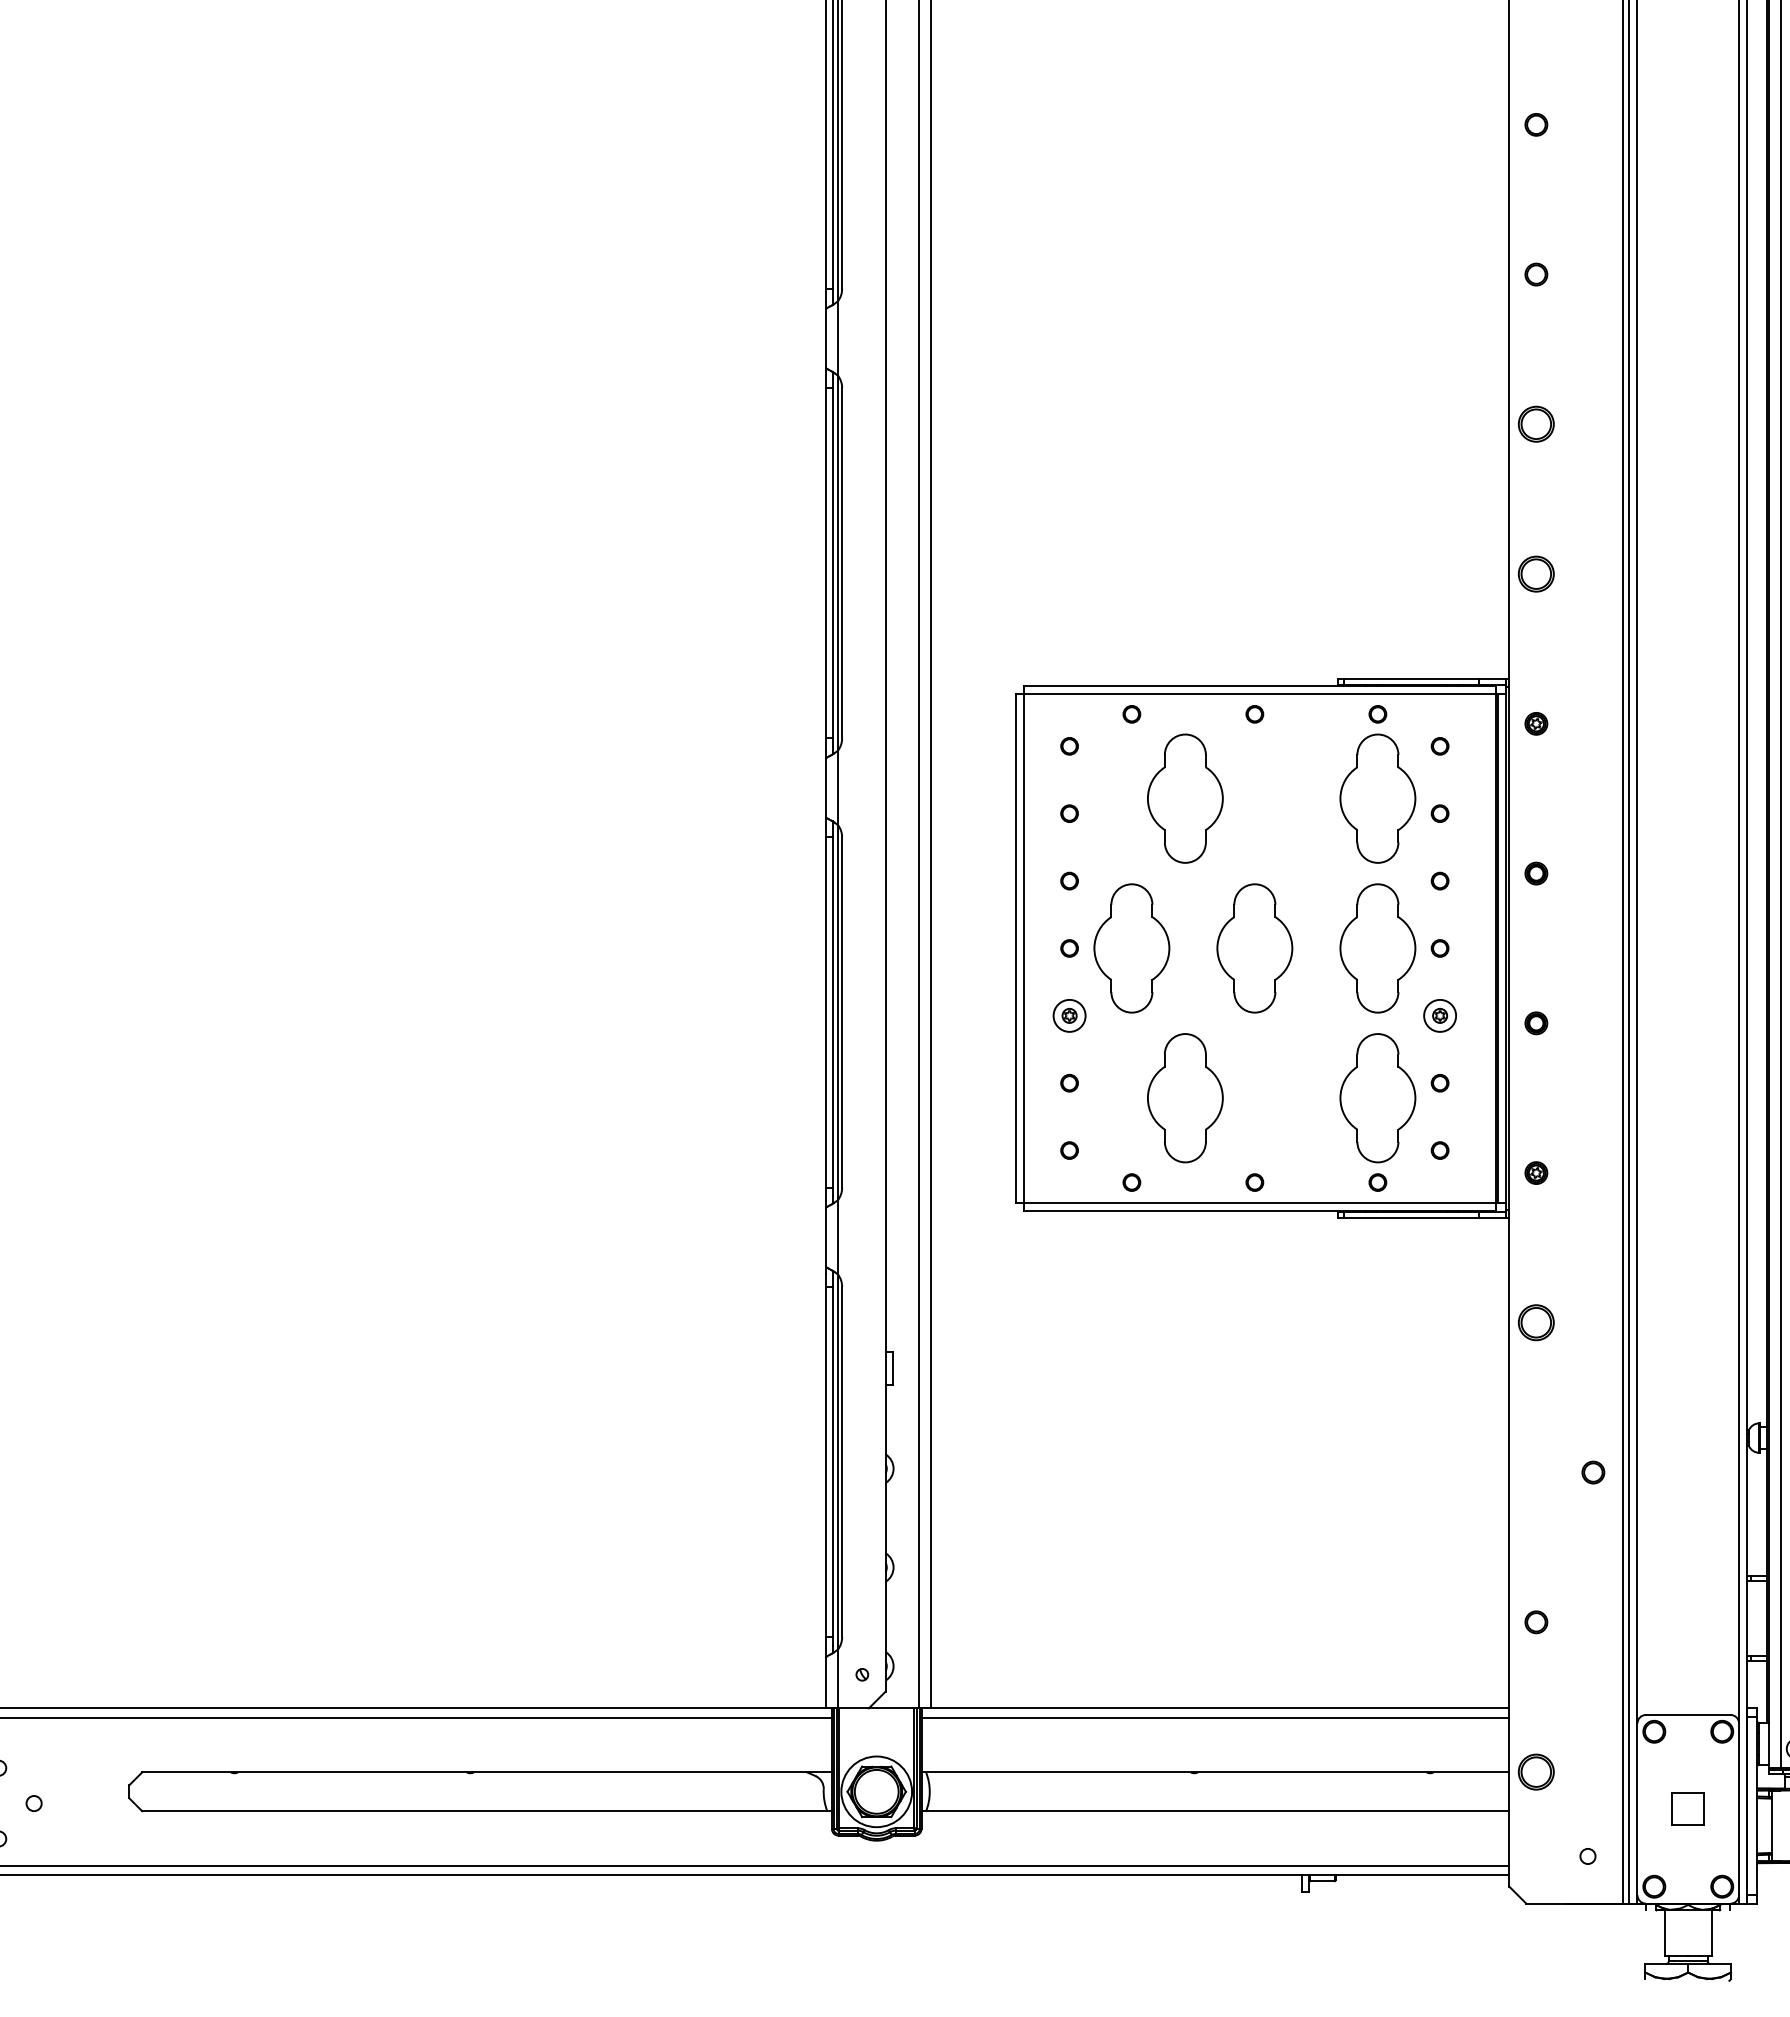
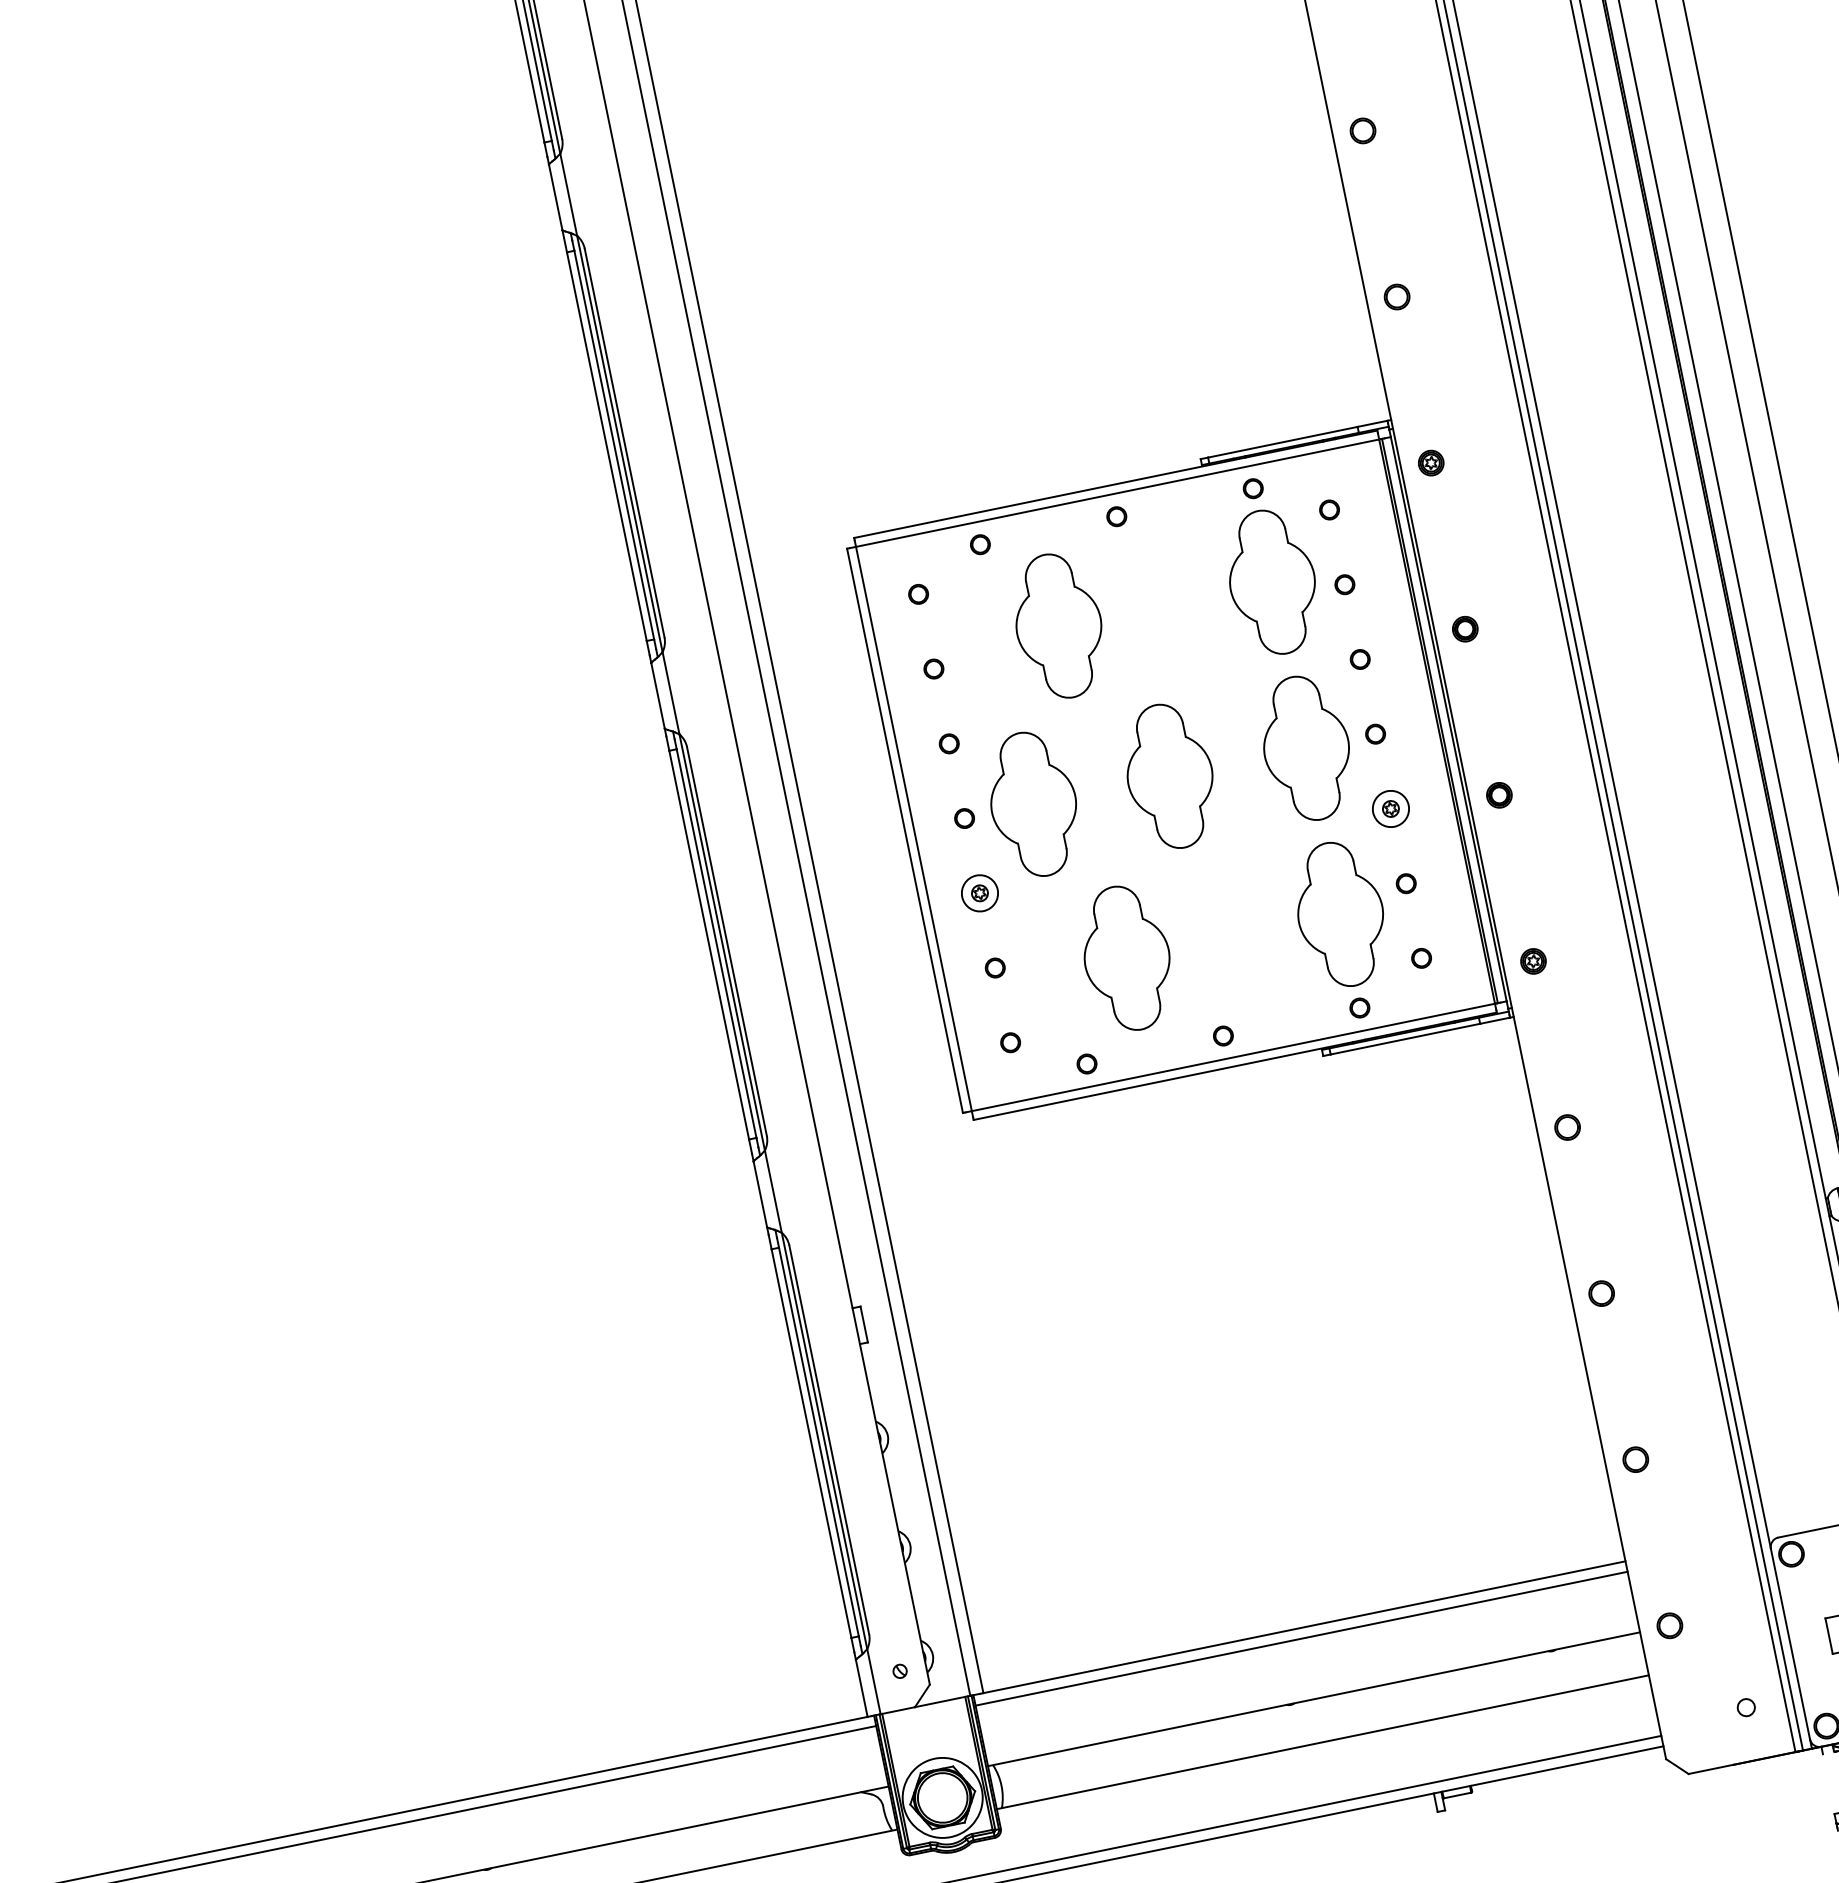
part: (1536, 424) -> (1363, 131), size x0.62
part: (1536, 573) -> (1397, 296), size x0.62
part: (1536, 1322) -> (1567, 1127), size x0.62
part: (1593, 1472) -> (1601, 1293), moved
part: (1536, 1771) -> (1669, 1625), size x0.62

